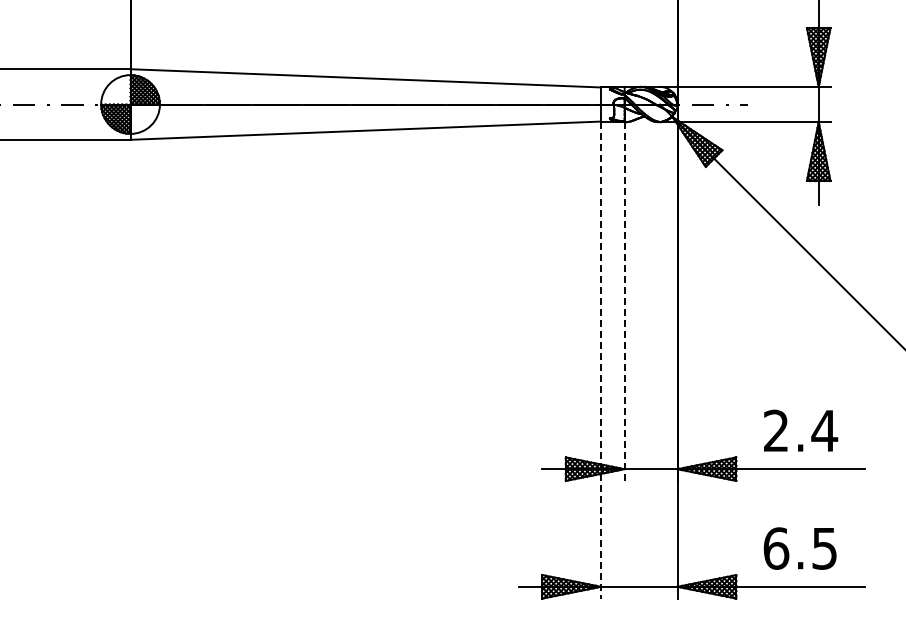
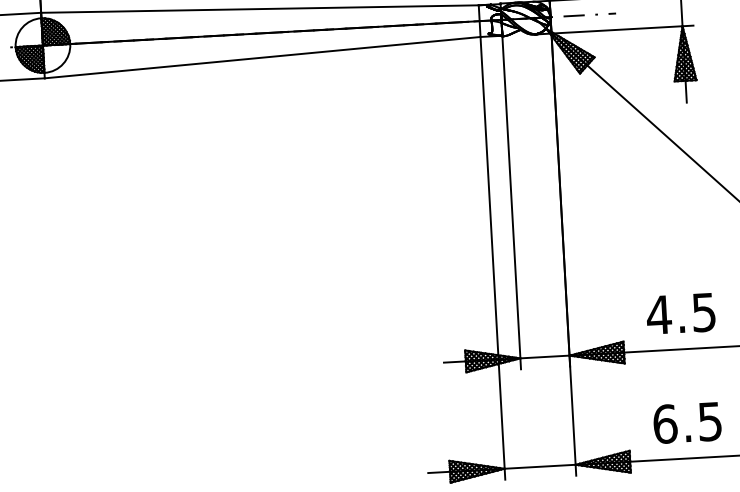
line: (624, 302) -> (511, 203), dashed -> solid
line: (601, 360) -> (493, 258), dashed -> solid
text: (800, 430) -> (681, 313), 2.4 -> 4.5

